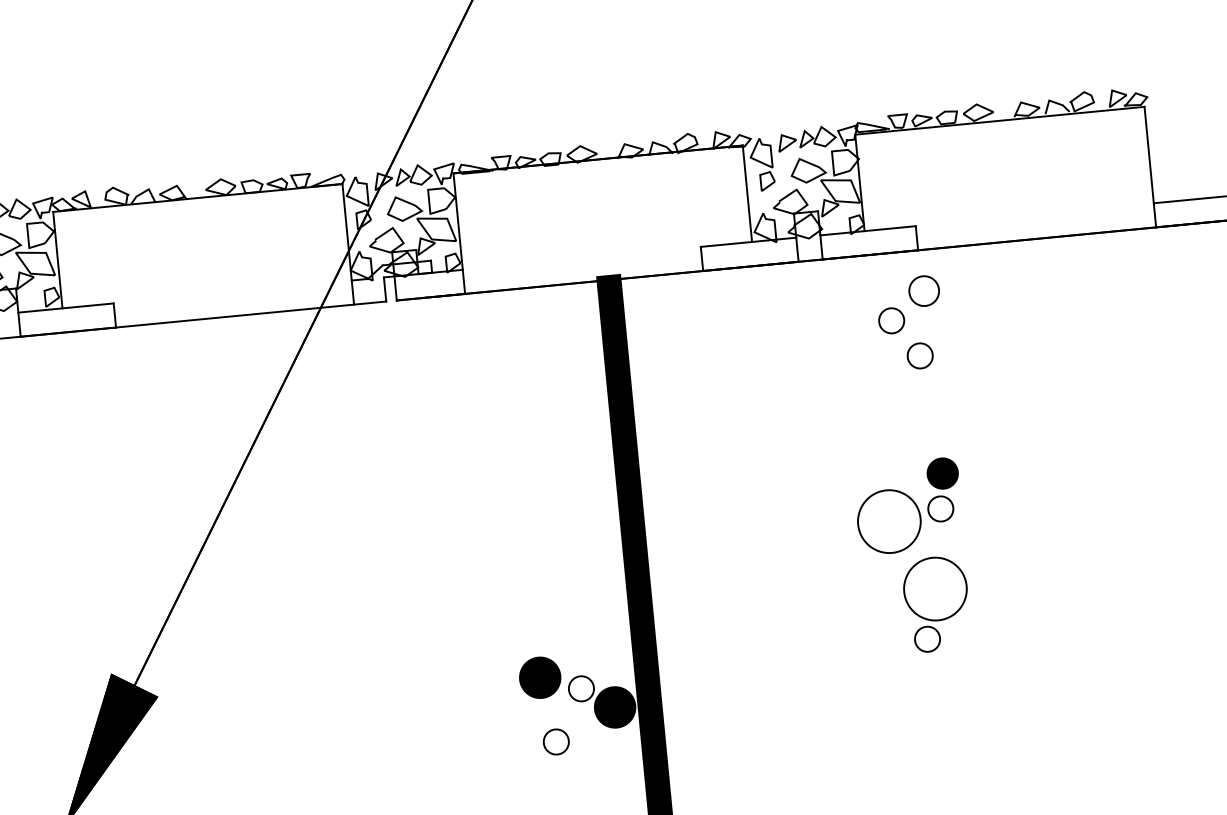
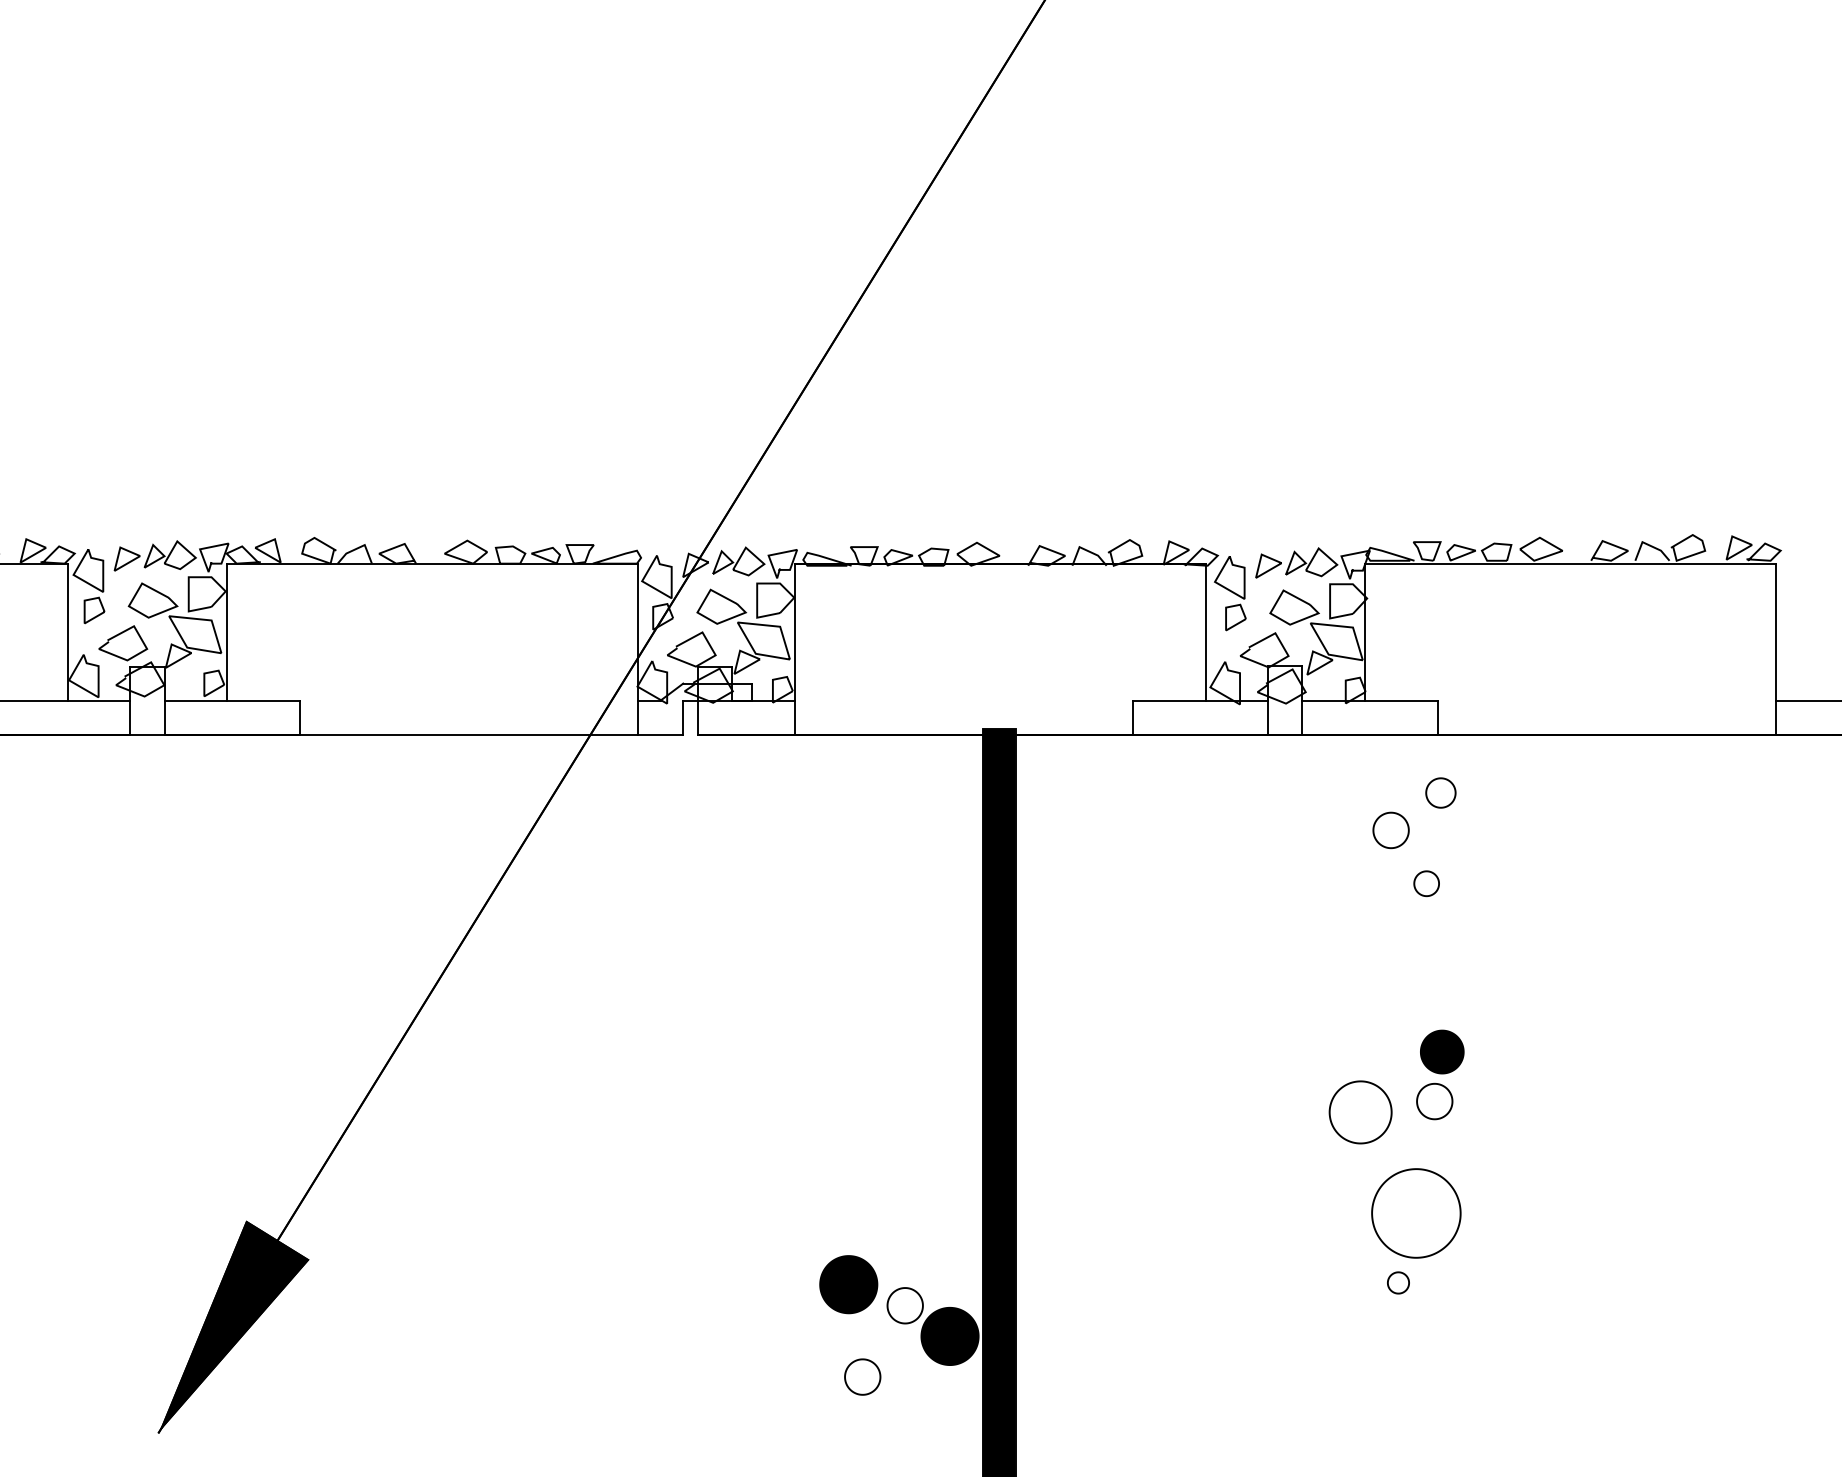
part: (923, 290) -> (1440, 792), size x0.7
part: (920, 355) -> (1426, 883), size x0.7
part: (889, 521) -> (1360, 1112), size x0.7
part: (927, 638) -> (1398, 1282), size x0.6

